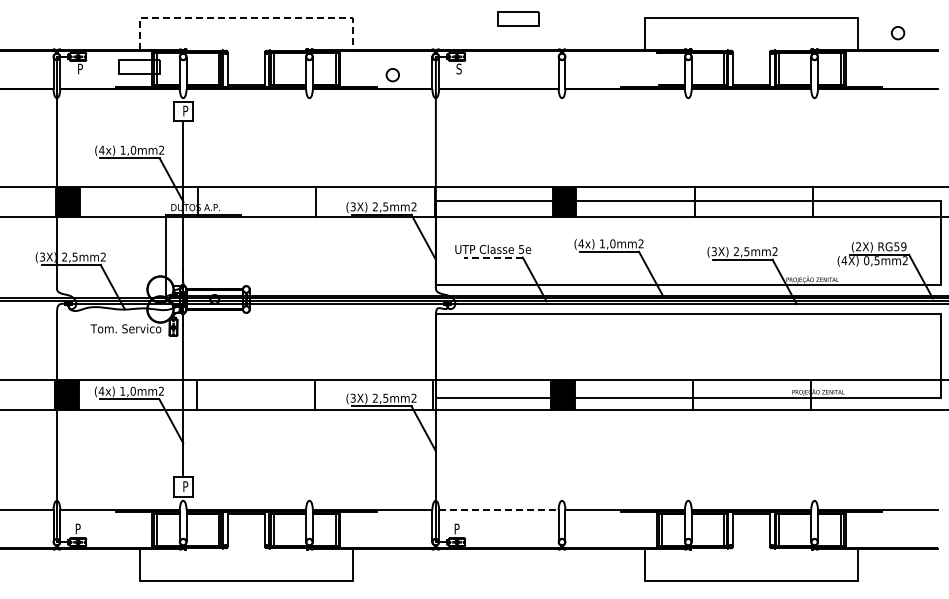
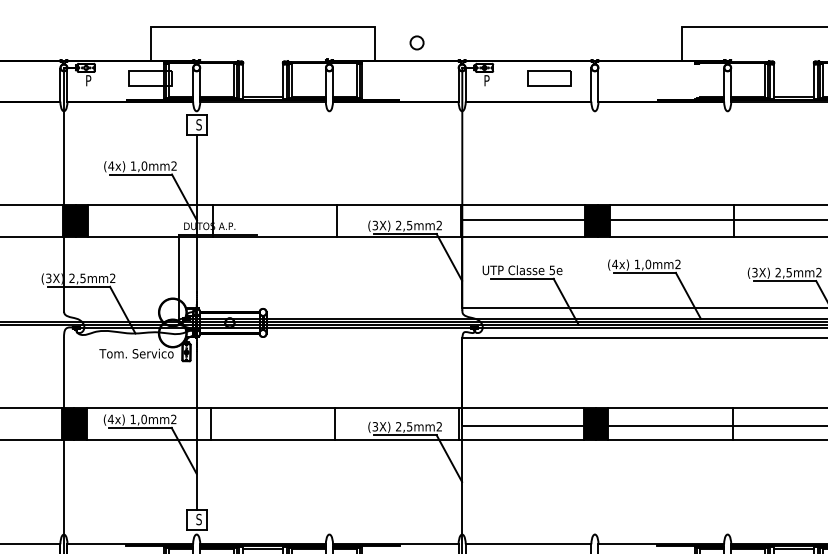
line: (246, 18) -> (263, 27), dashed -> solid
part: (518, 18) -> (549, 78), moved
text: (458, 68) -> (486, 80), S -> P
circle: (392, 75) -> (416, 43), moved
text: (185, 110) -> (199, 124), P -> S
line: (493, 257) -> (522, 278), dashed -> solid
text: (185, 486) -> (199, 519), P -> S
line: (498, 510) -> (528, 544), dashed -> solid

